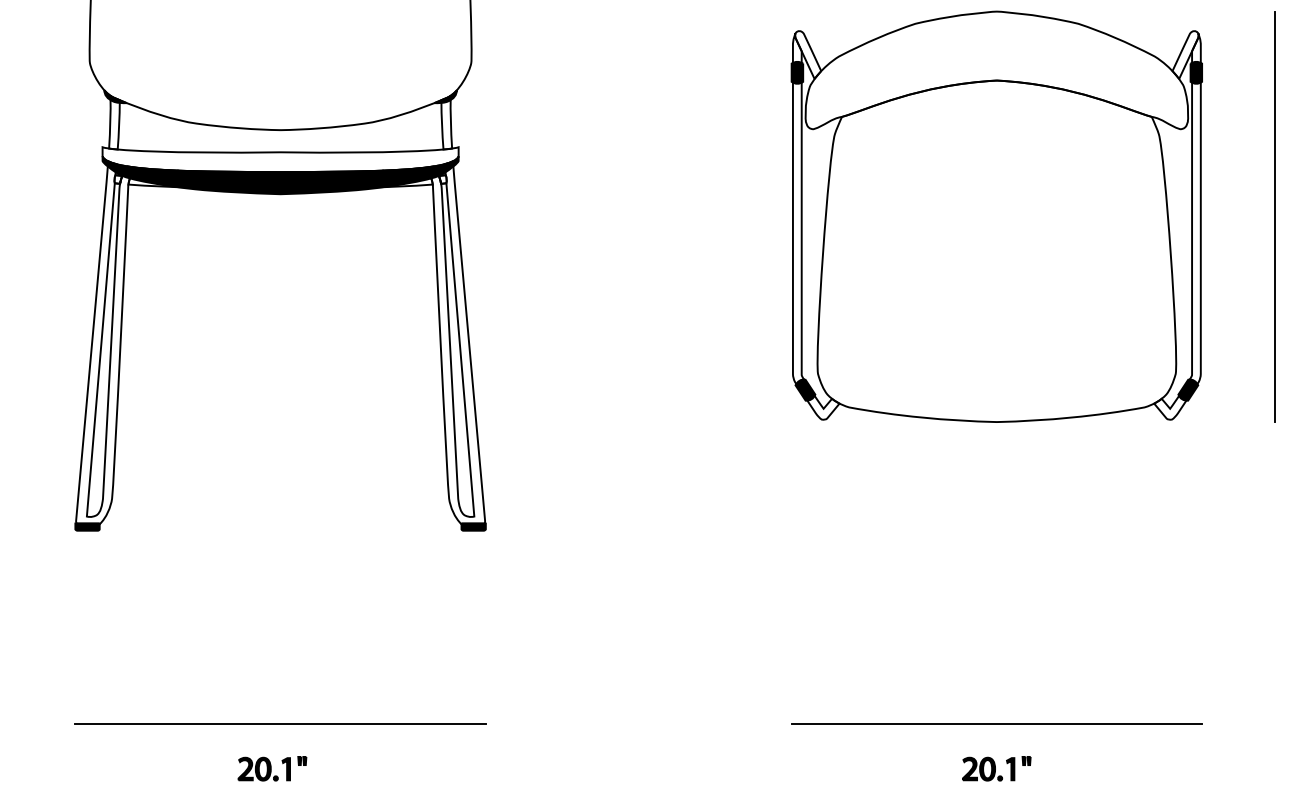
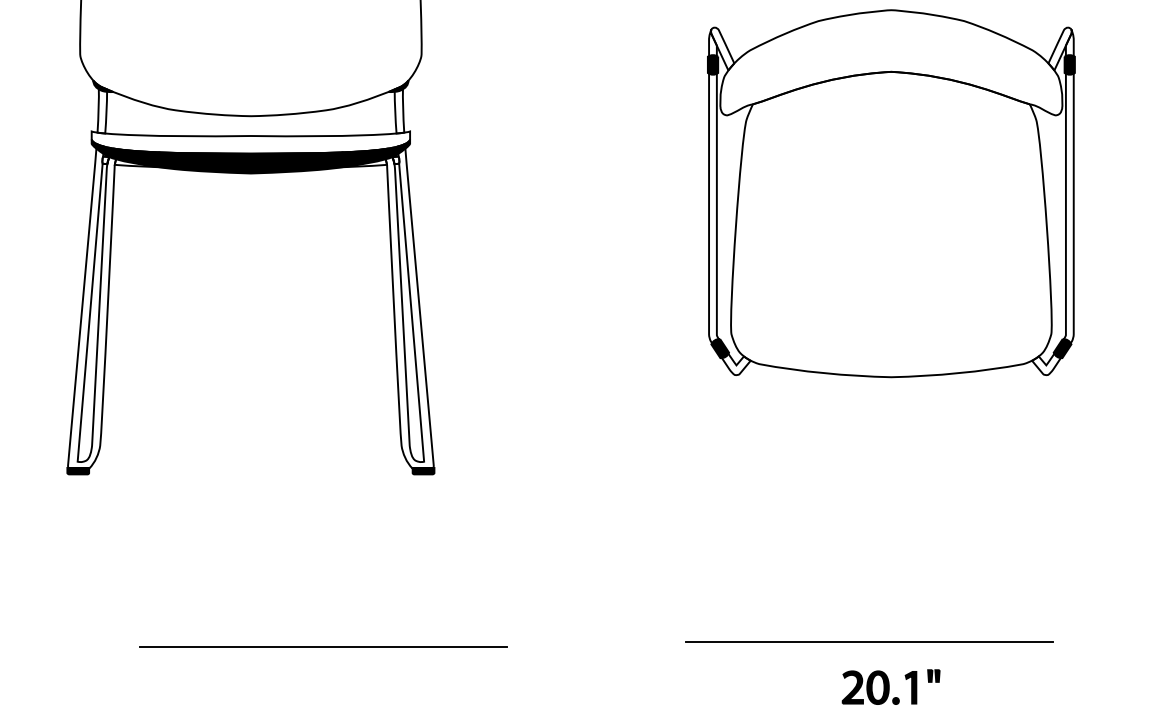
line: (1274, 216) -> (1139, 193), removed
line: (280, 723) -> (323, 646), moved
line: (996, 723) -> (869, 641), moved
part: (272, 768) -> (243, 687), removed
part: (996, 768) -> (891, 687), size x1.6

